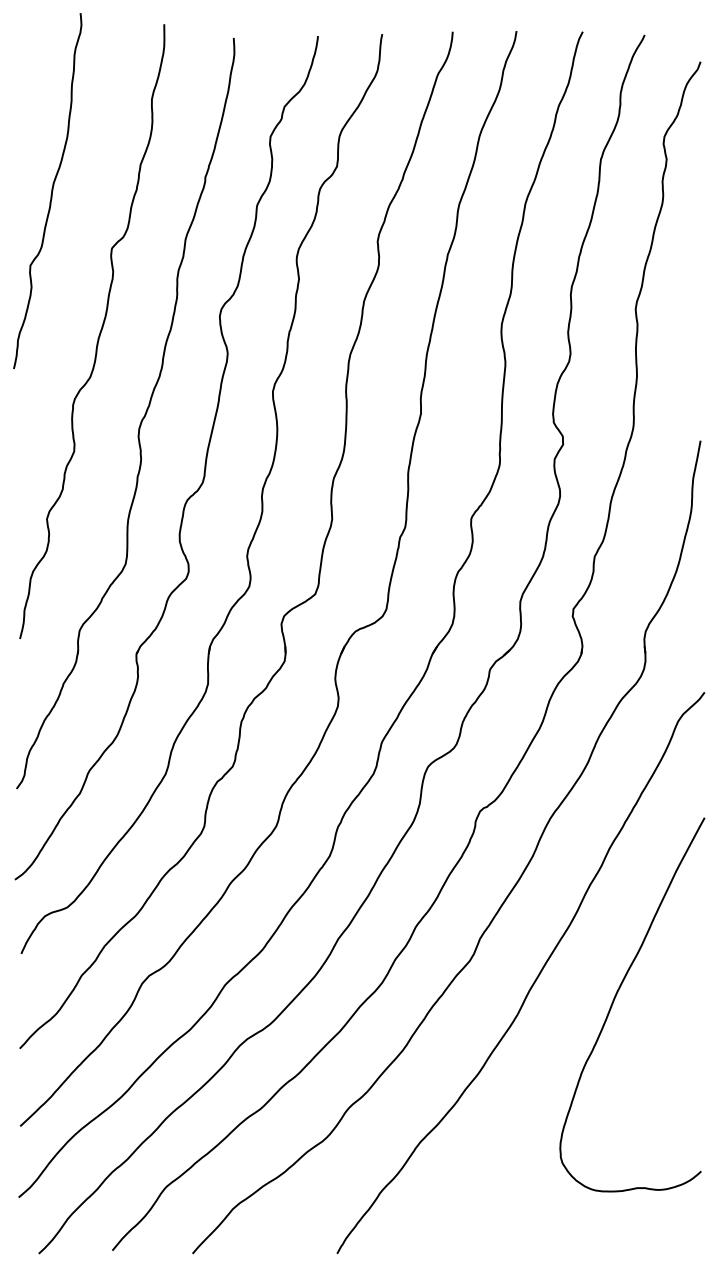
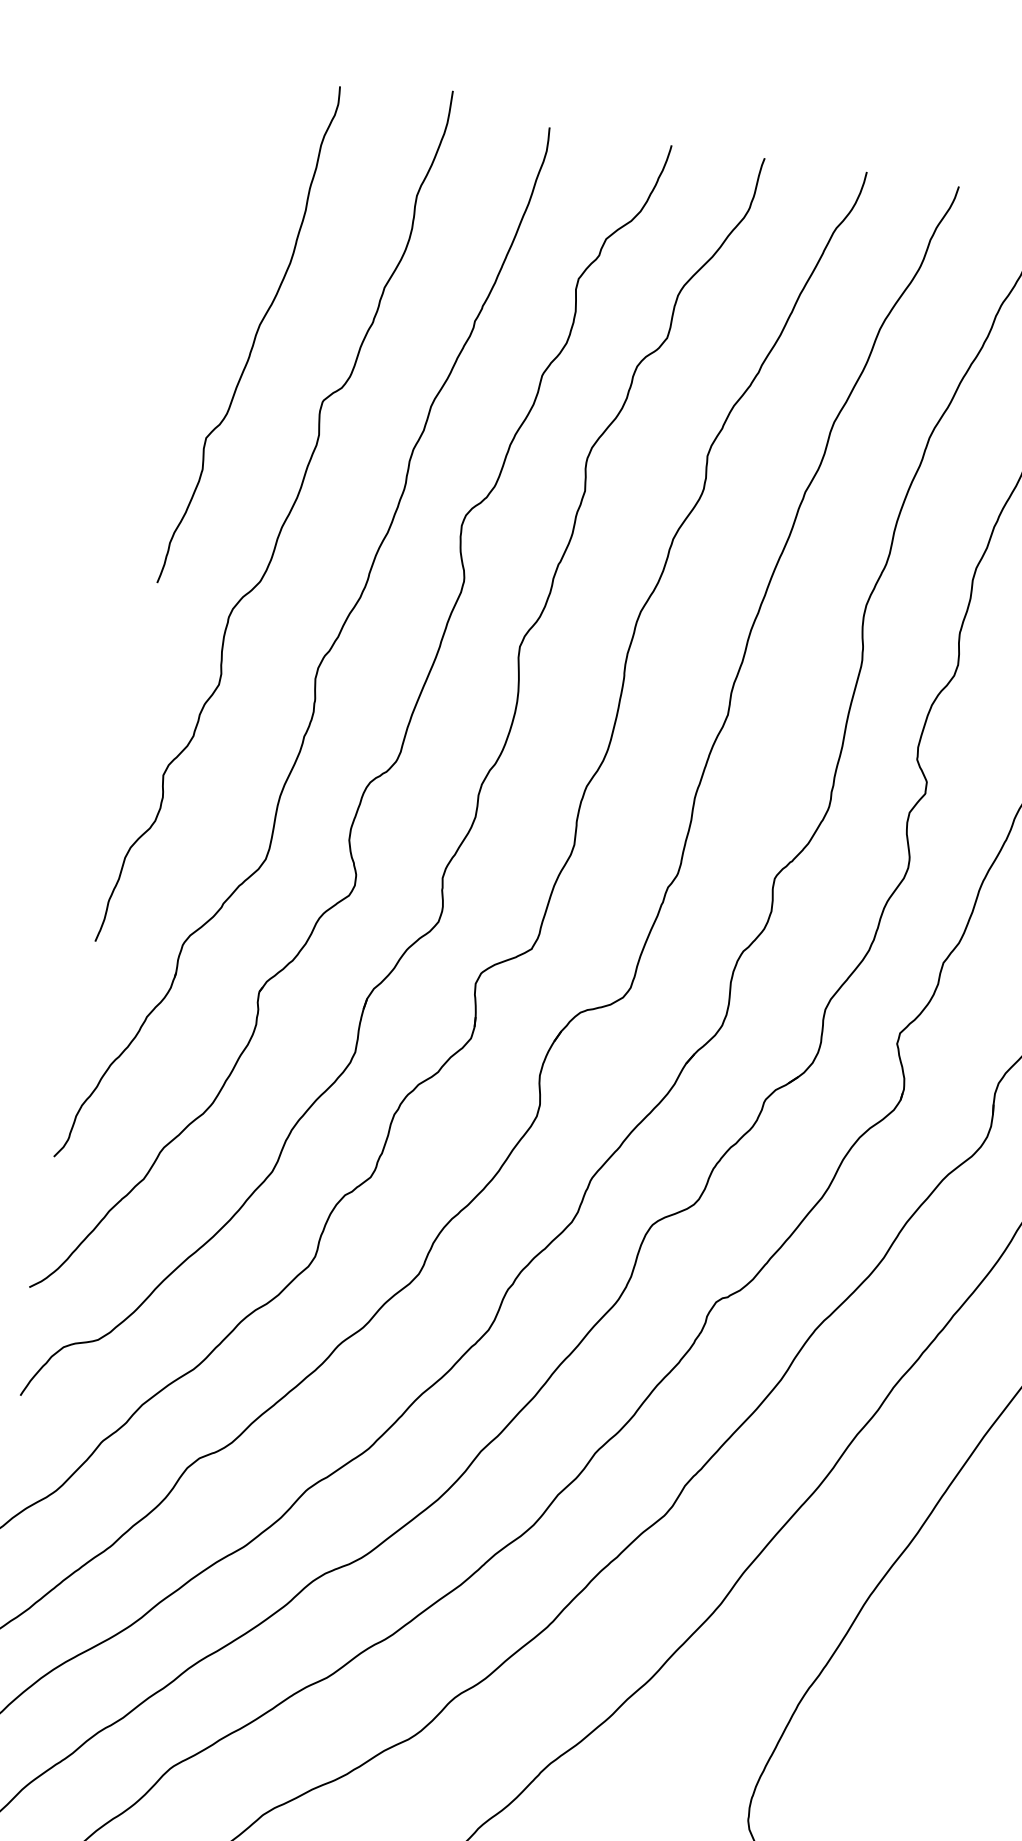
curve: (51, 191) -> (254, 336), moved

